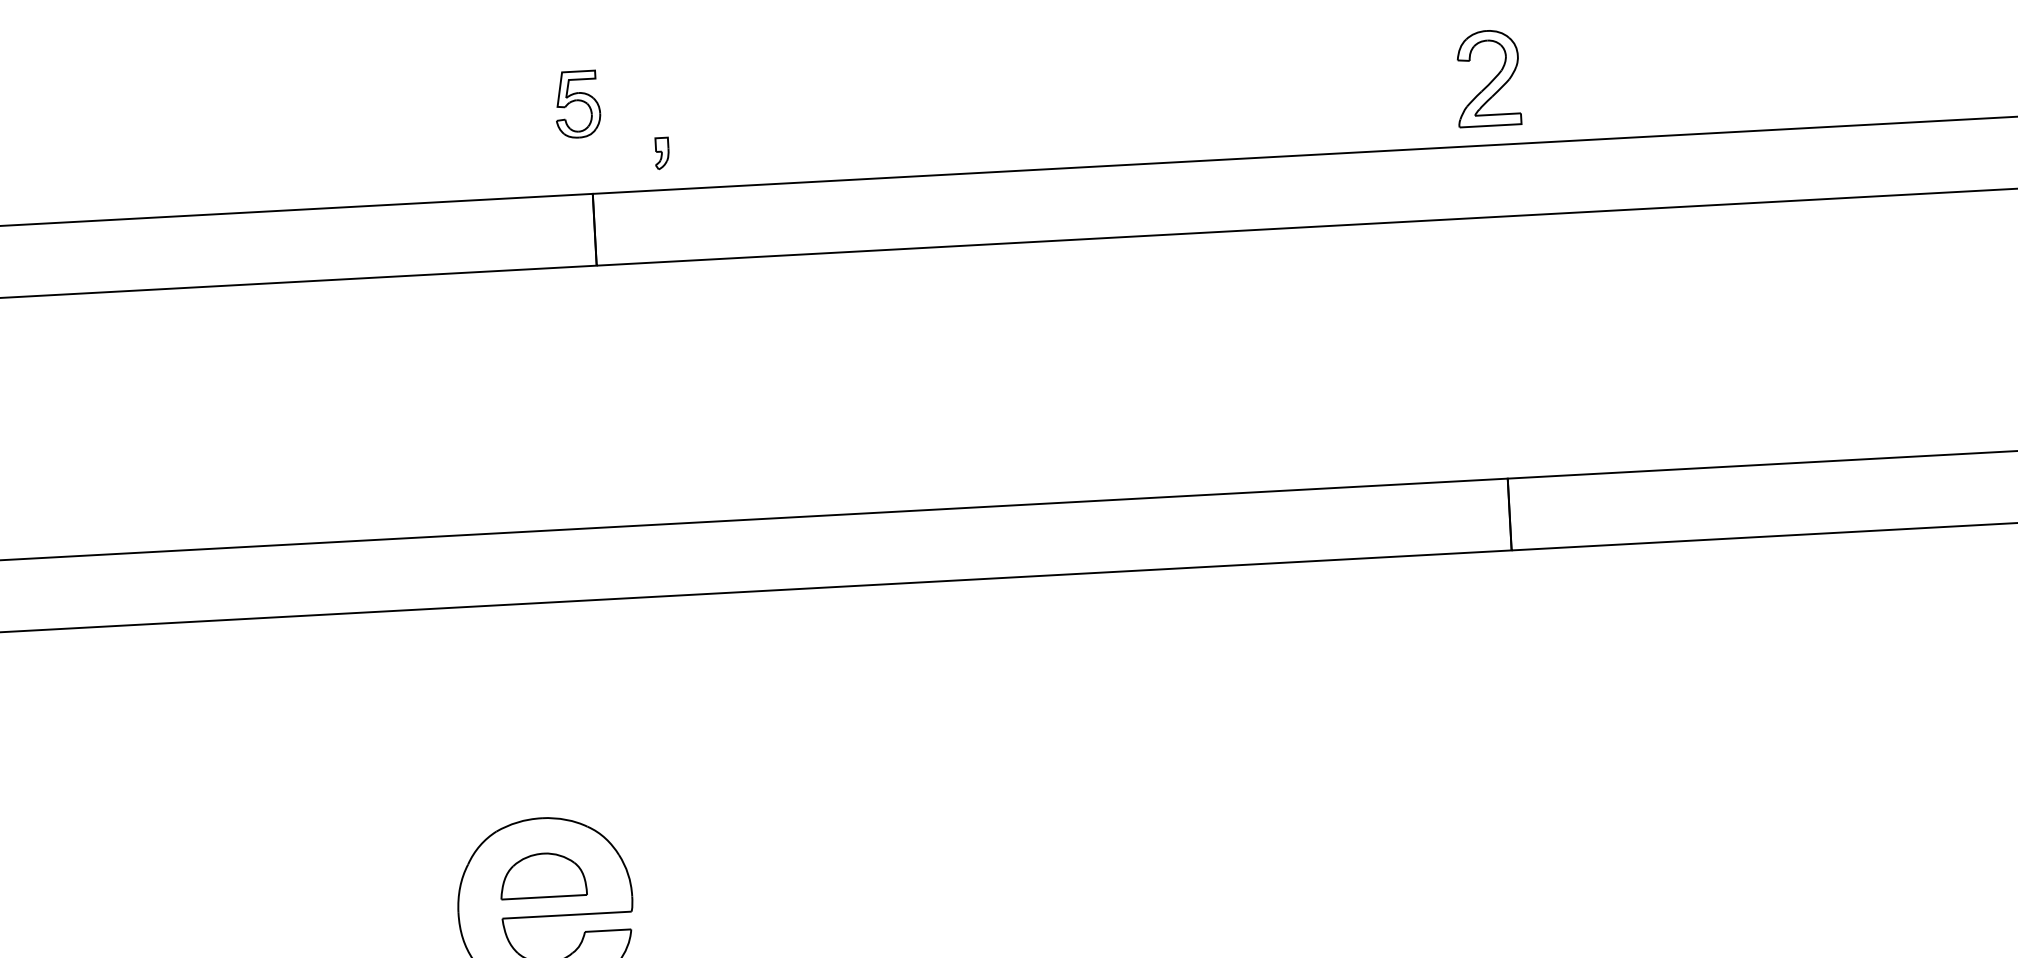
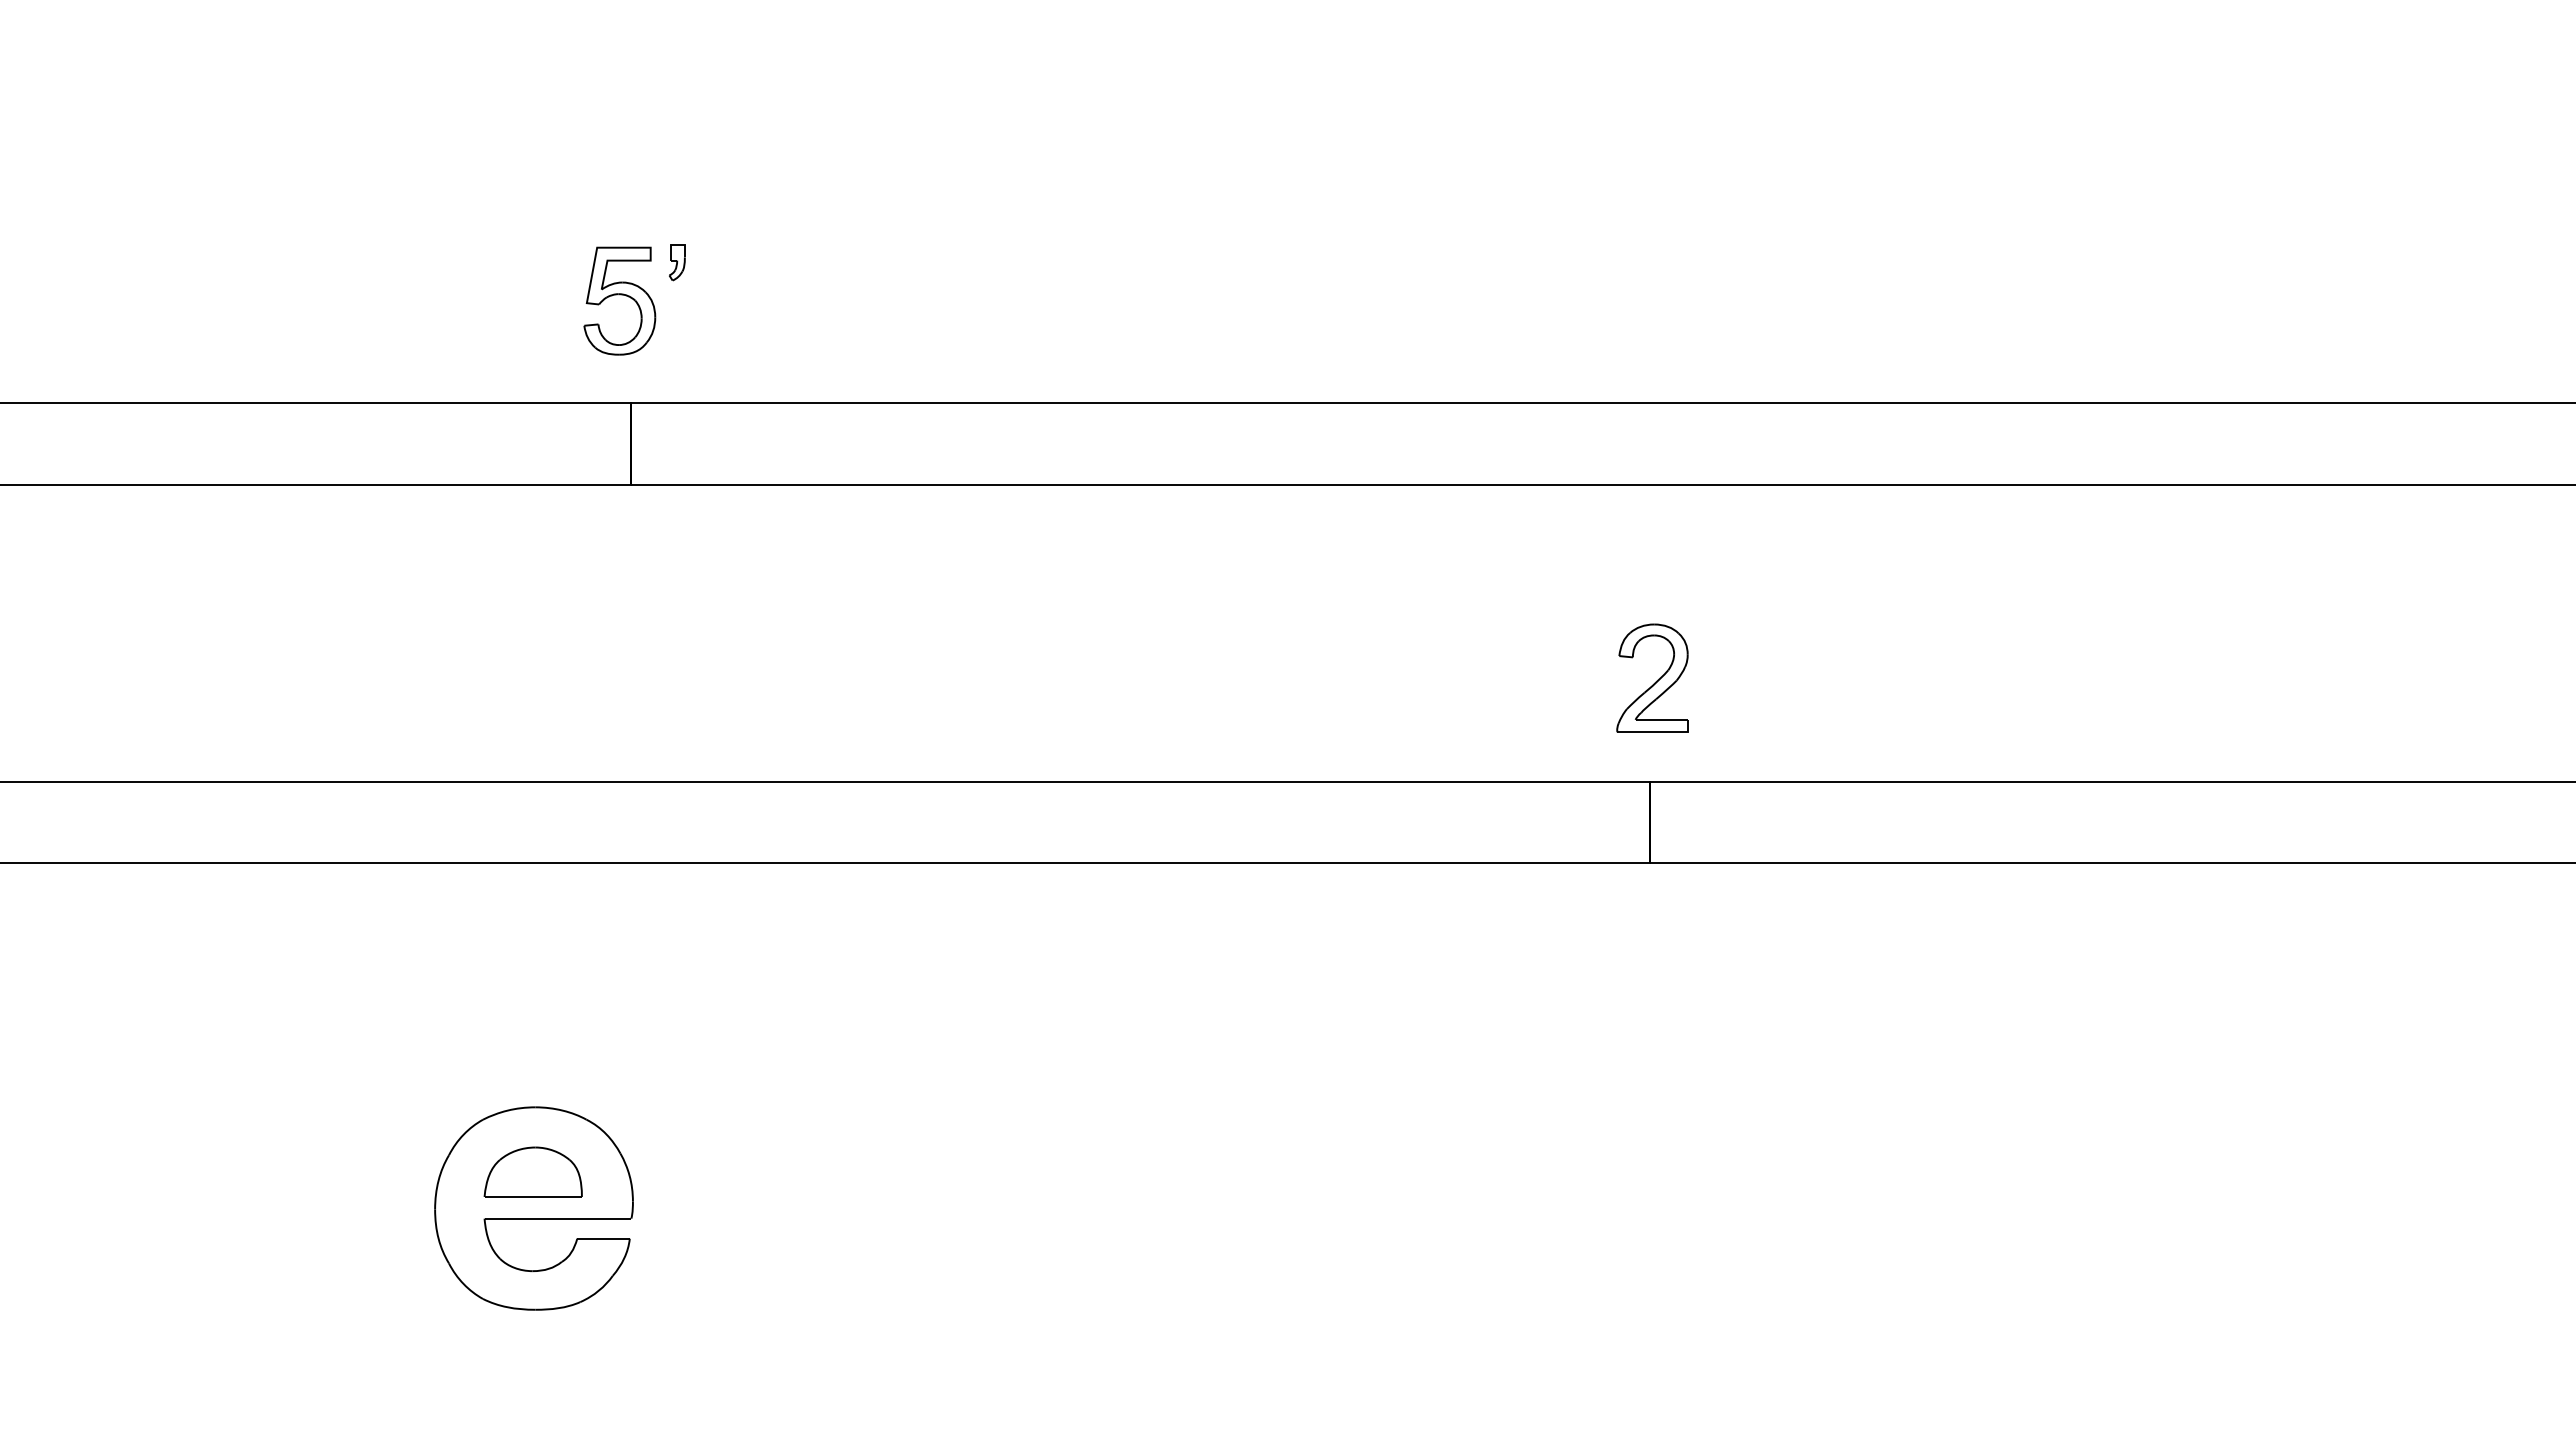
part: (1487, 77) -> (1652, 677), moved
part: (577, 104) -> (619, 300), size x1.43
part: (662, 153) -> (677, 262), moved

